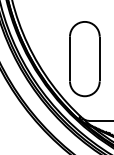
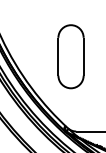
part: (84, 59) -> (70, 57), size x0.7

